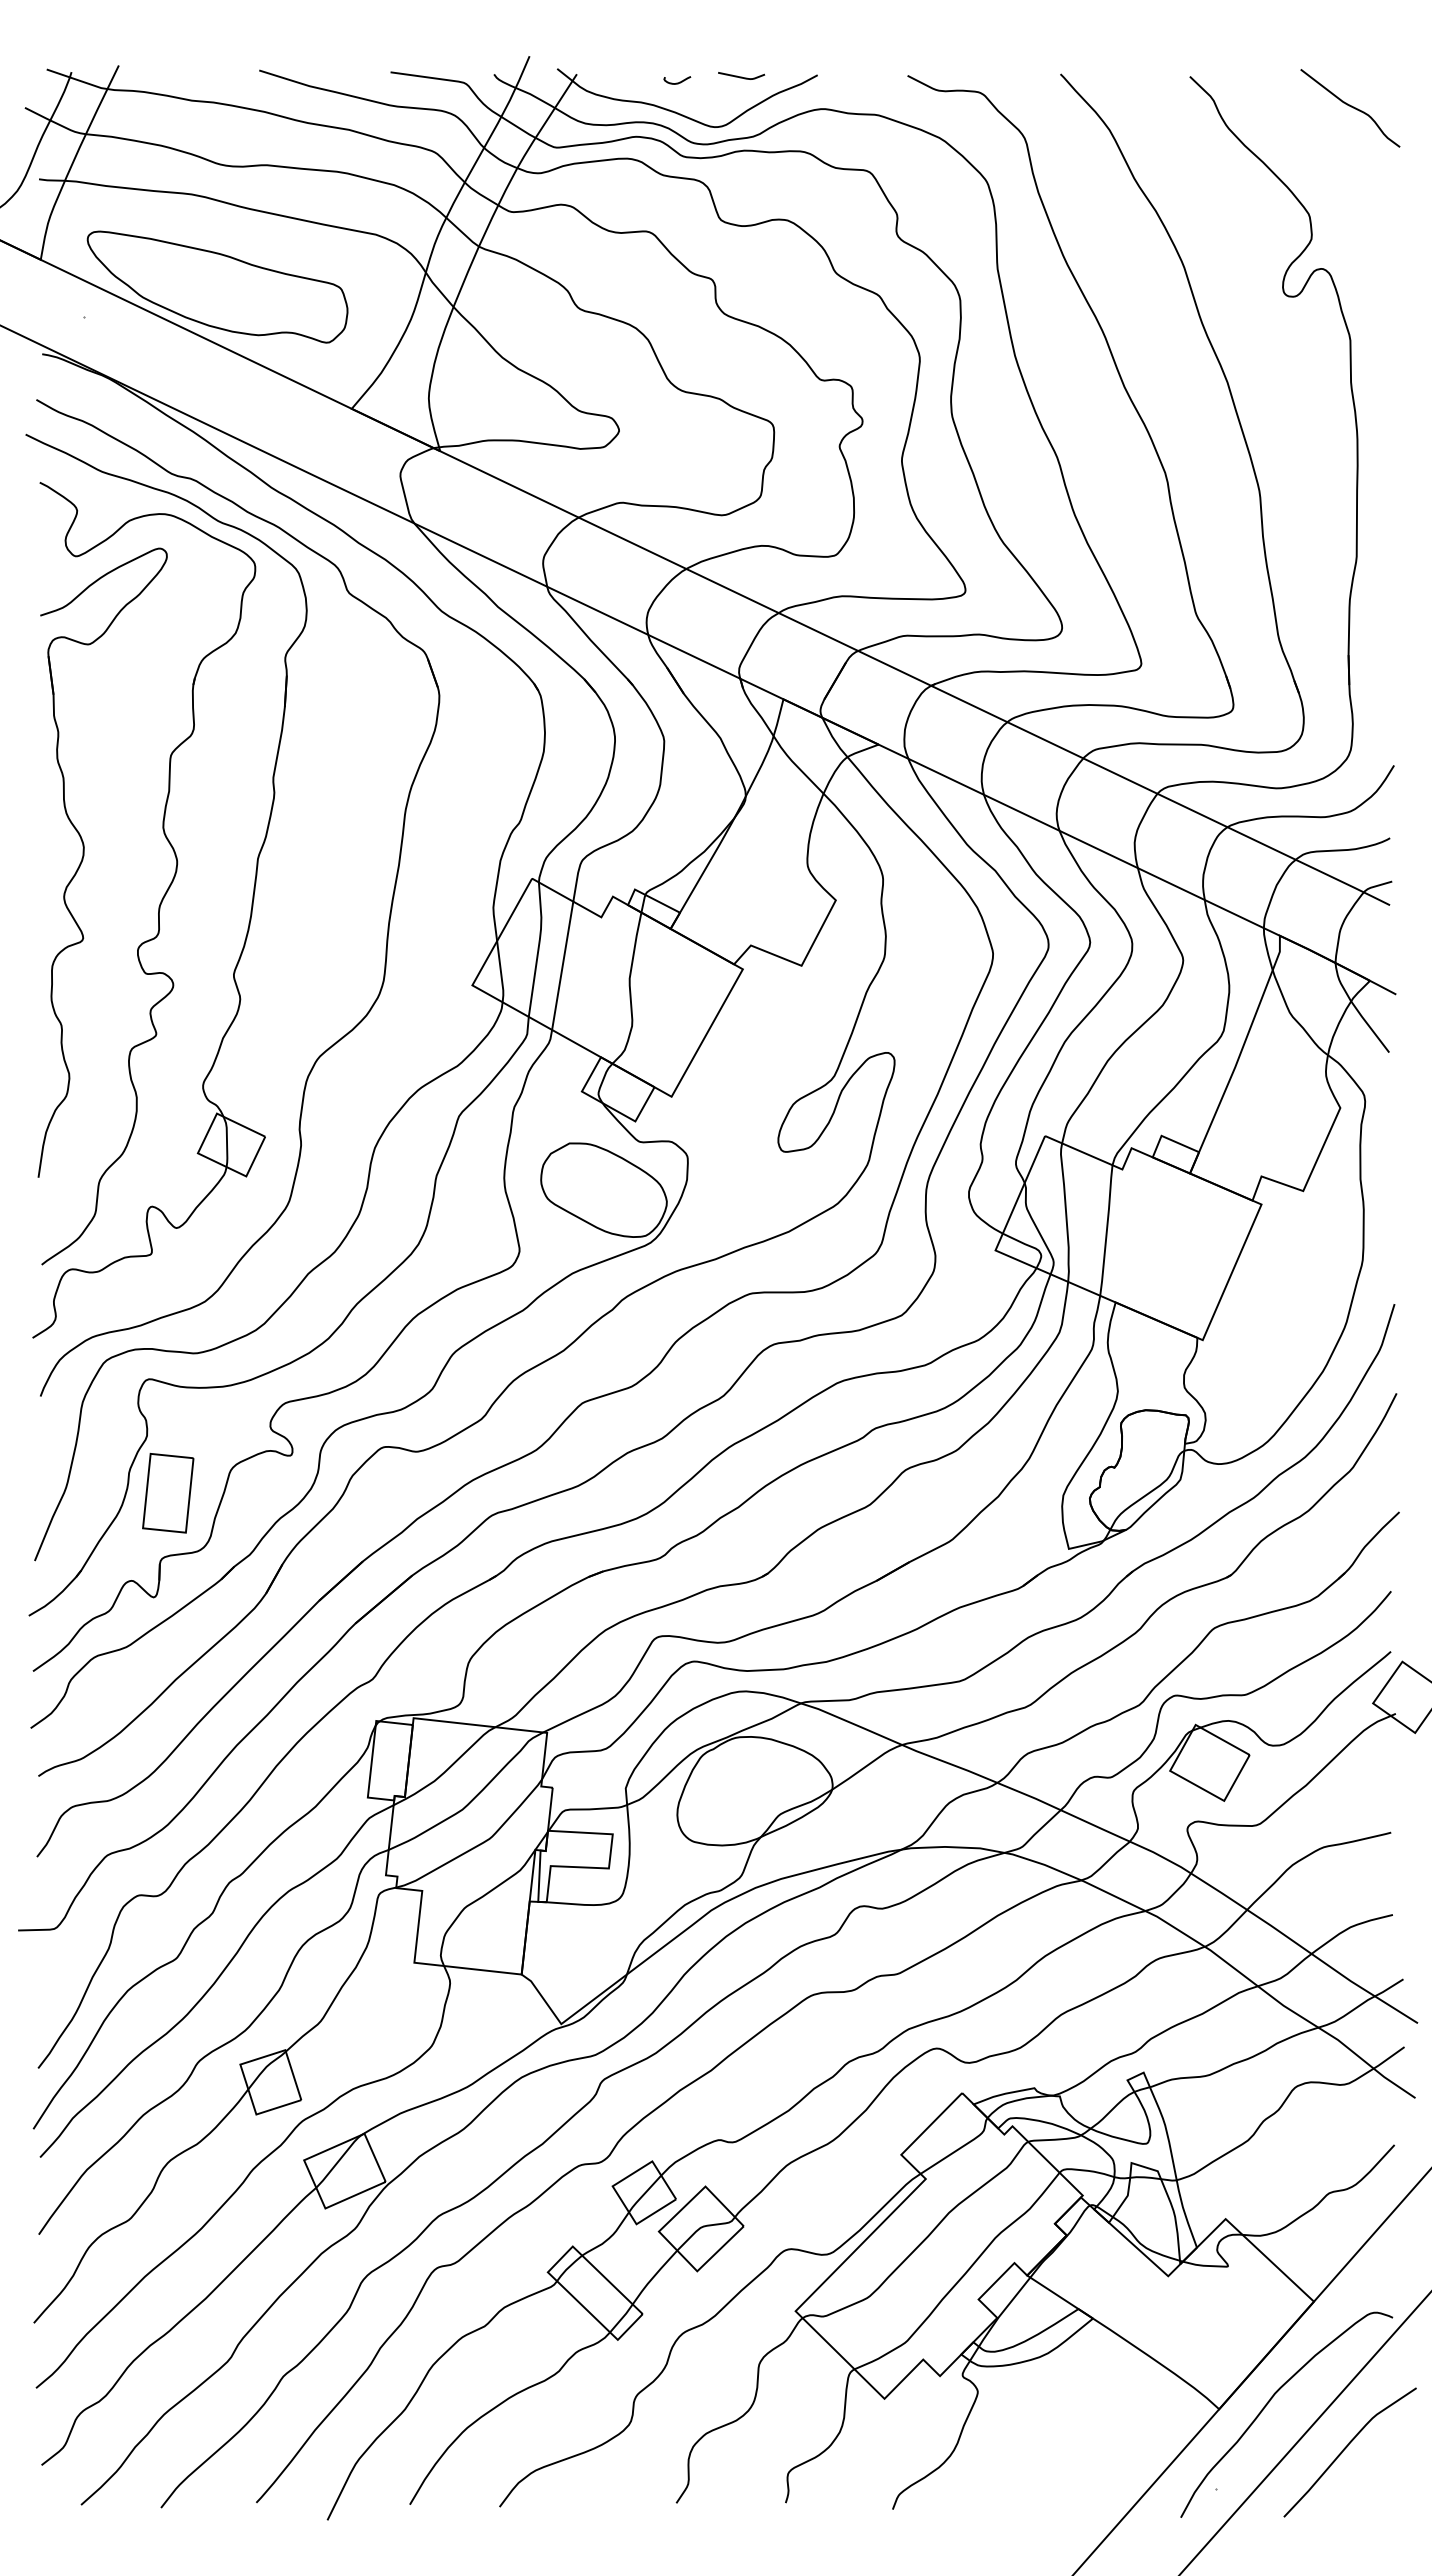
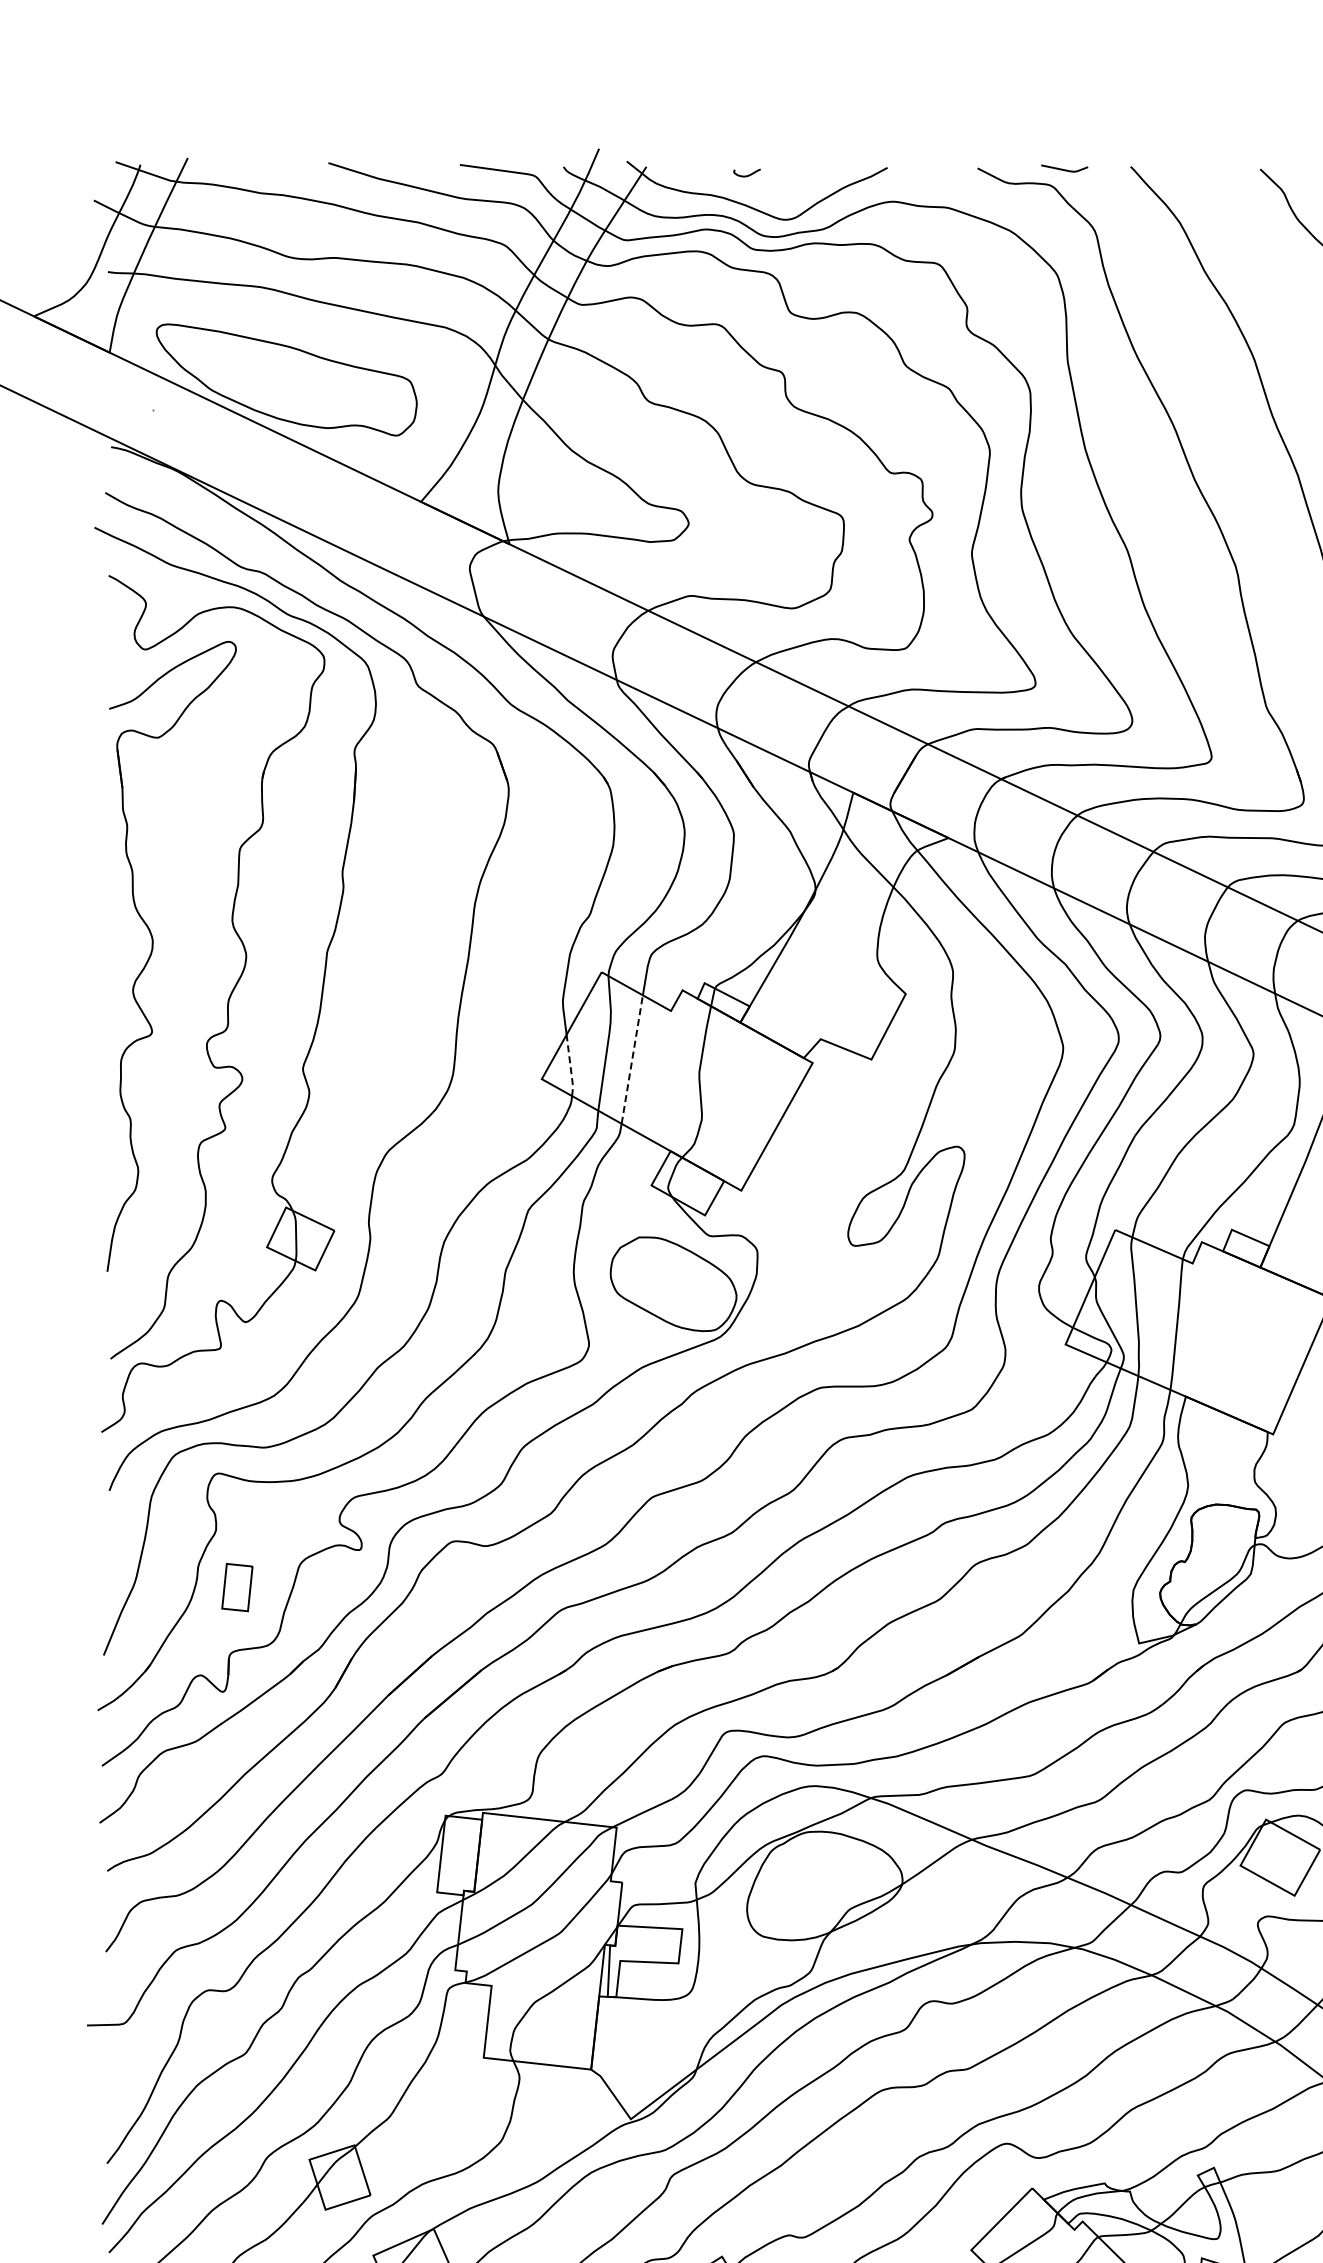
curve: (741, 76) -> (1064, 169), moved
line: (562, 965) -> (632, 1059), solid -> dashed
line: (501, 972) -> (570, 1066), solid -> dashed
part: (168, 1492) -> (237, 1586), size x0.6

